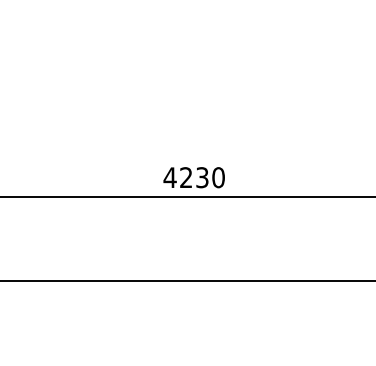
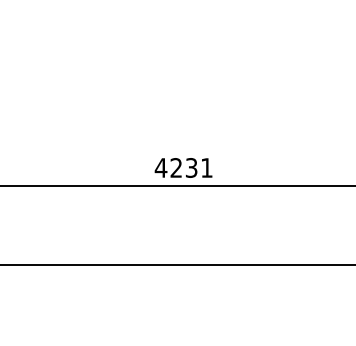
text: (218, 177) -> (206, 167), 4230 -> 4231

